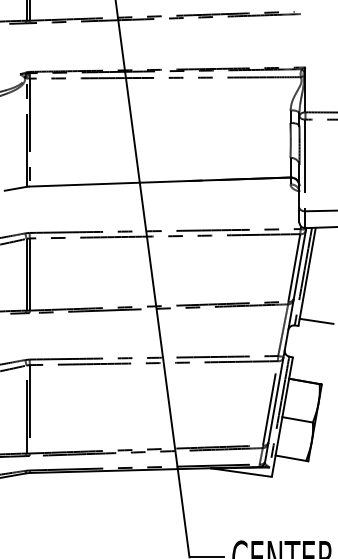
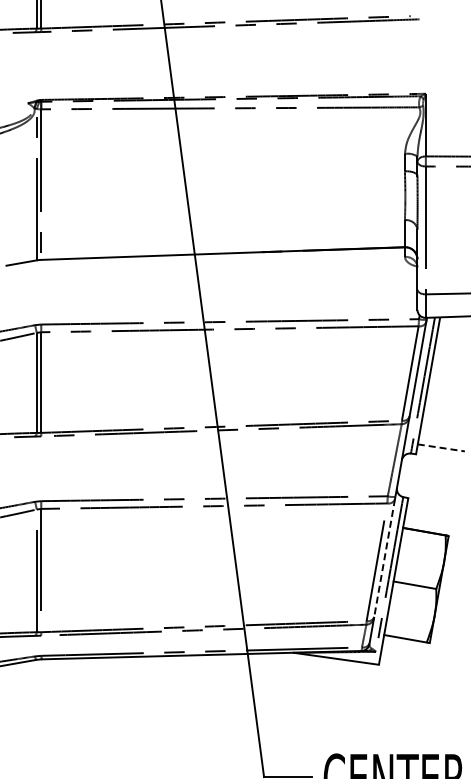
line: (316, 321) -> (441, 447), solid -> dashed
line: (275, 400) -> (384, 558), solid -> dashed

